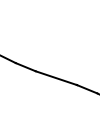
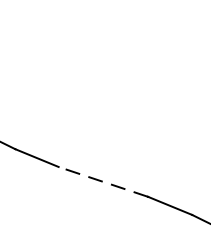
line: (56, 78) -> (103, 182), solid -> dashed

